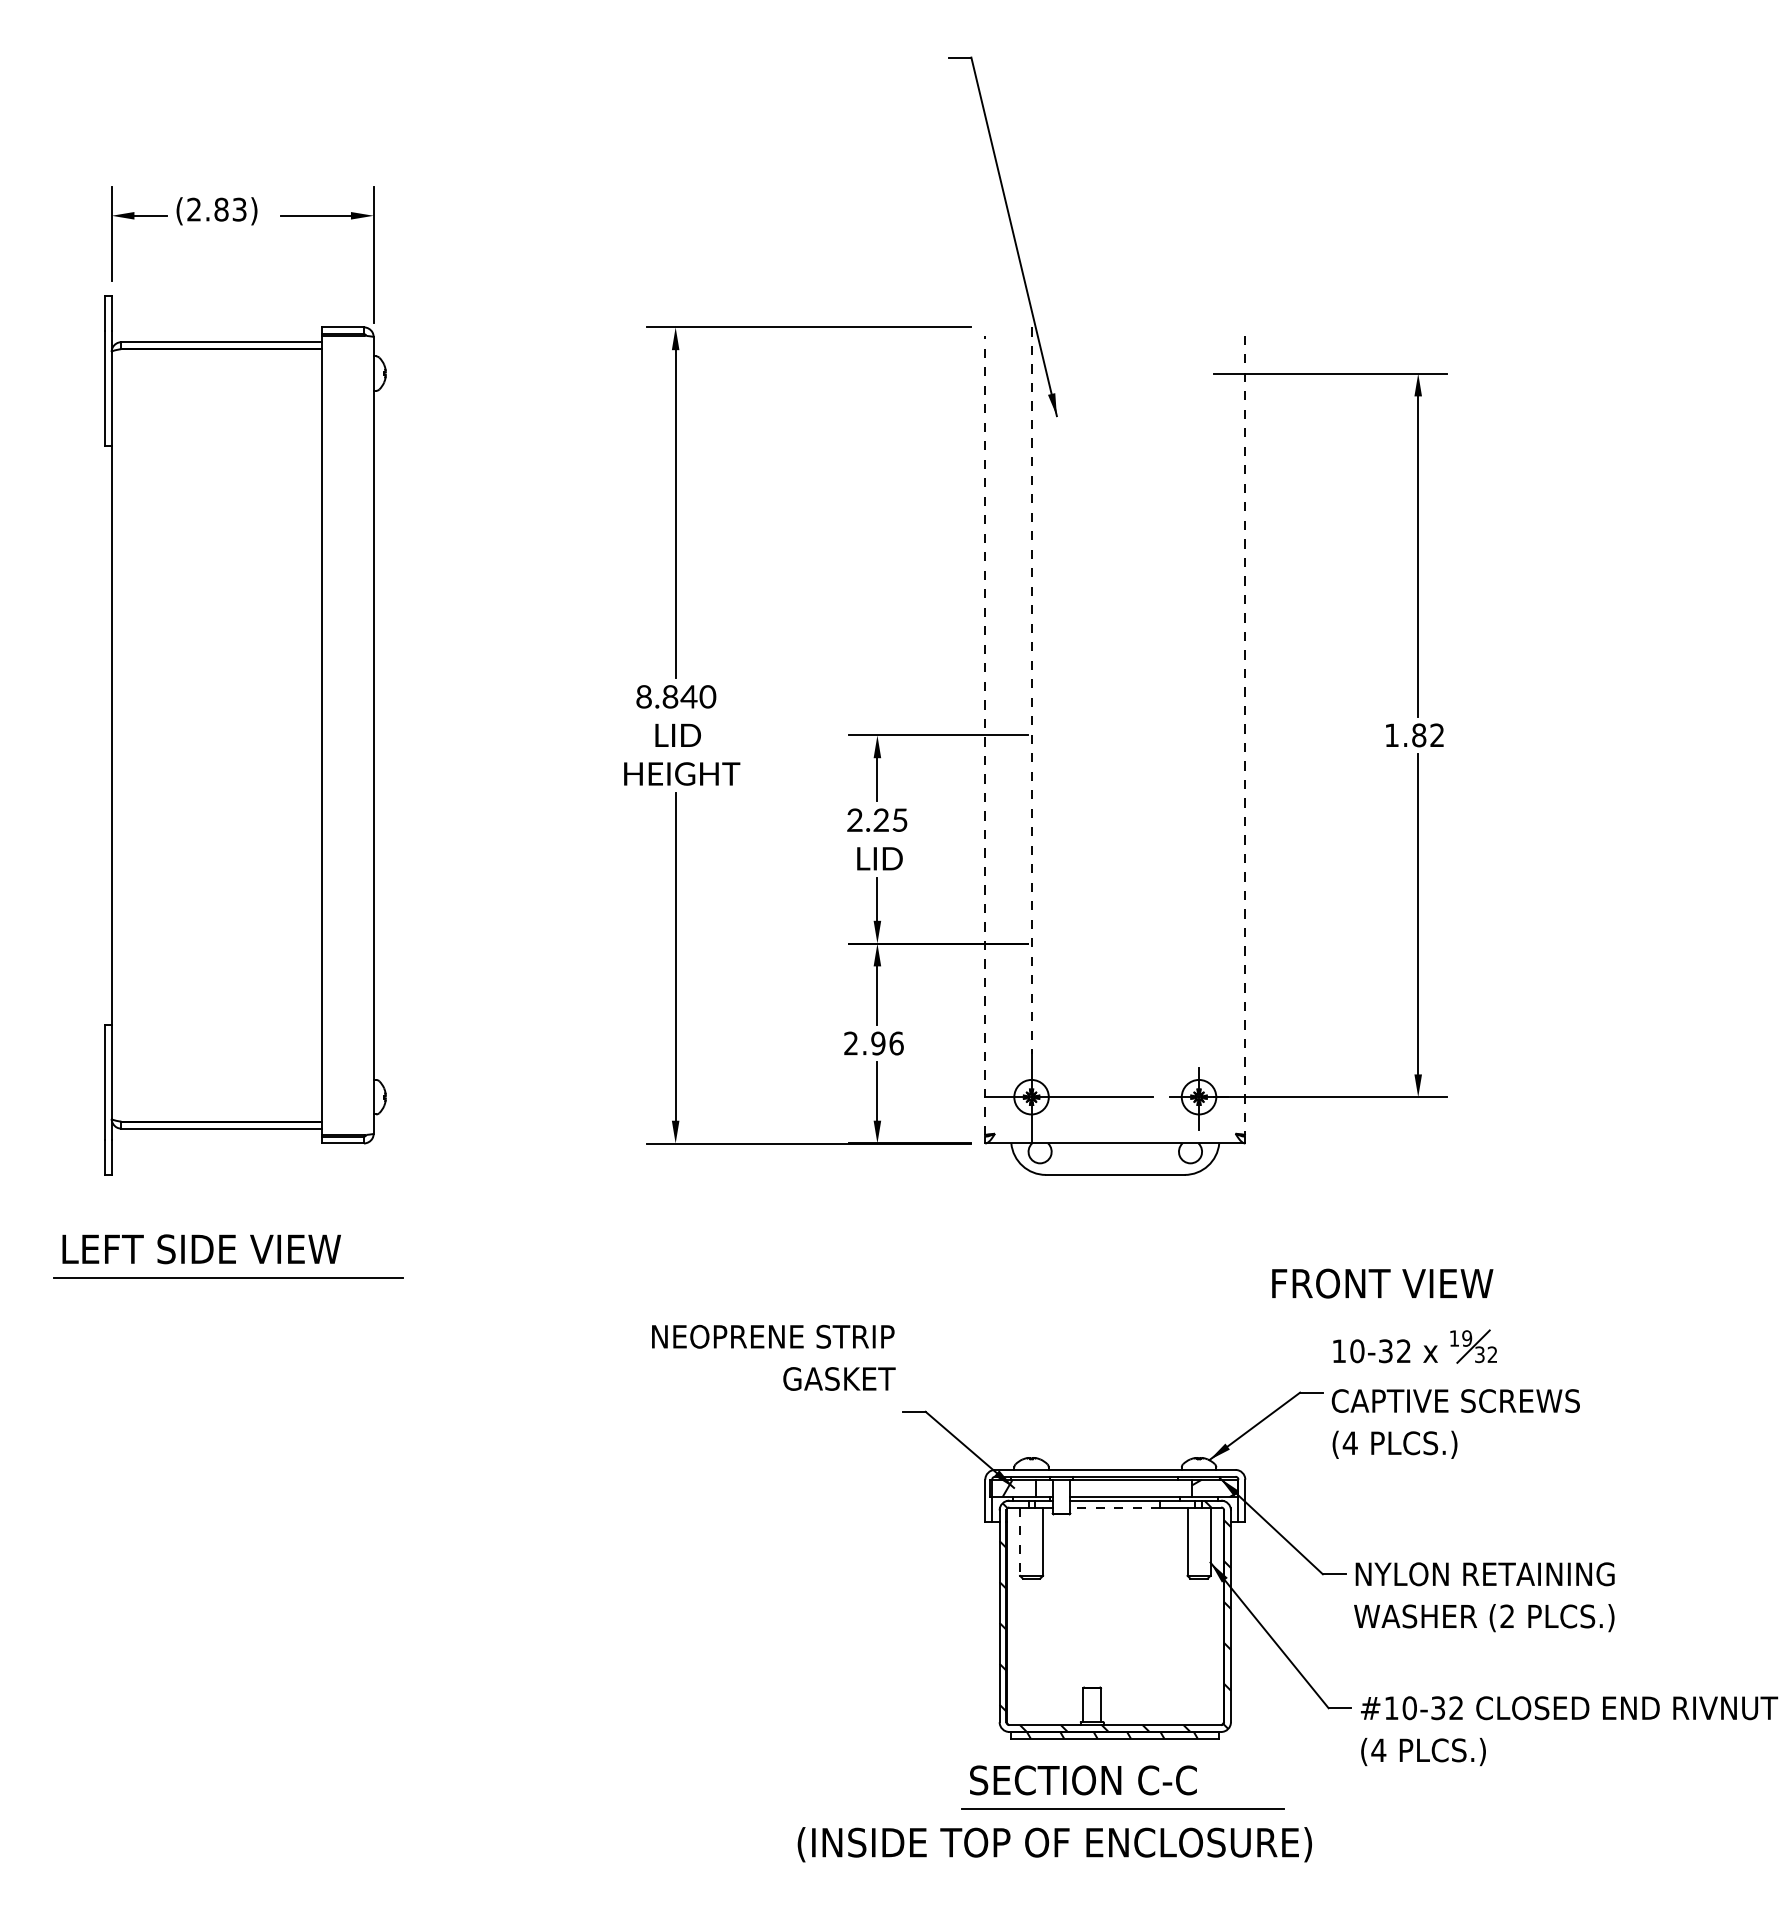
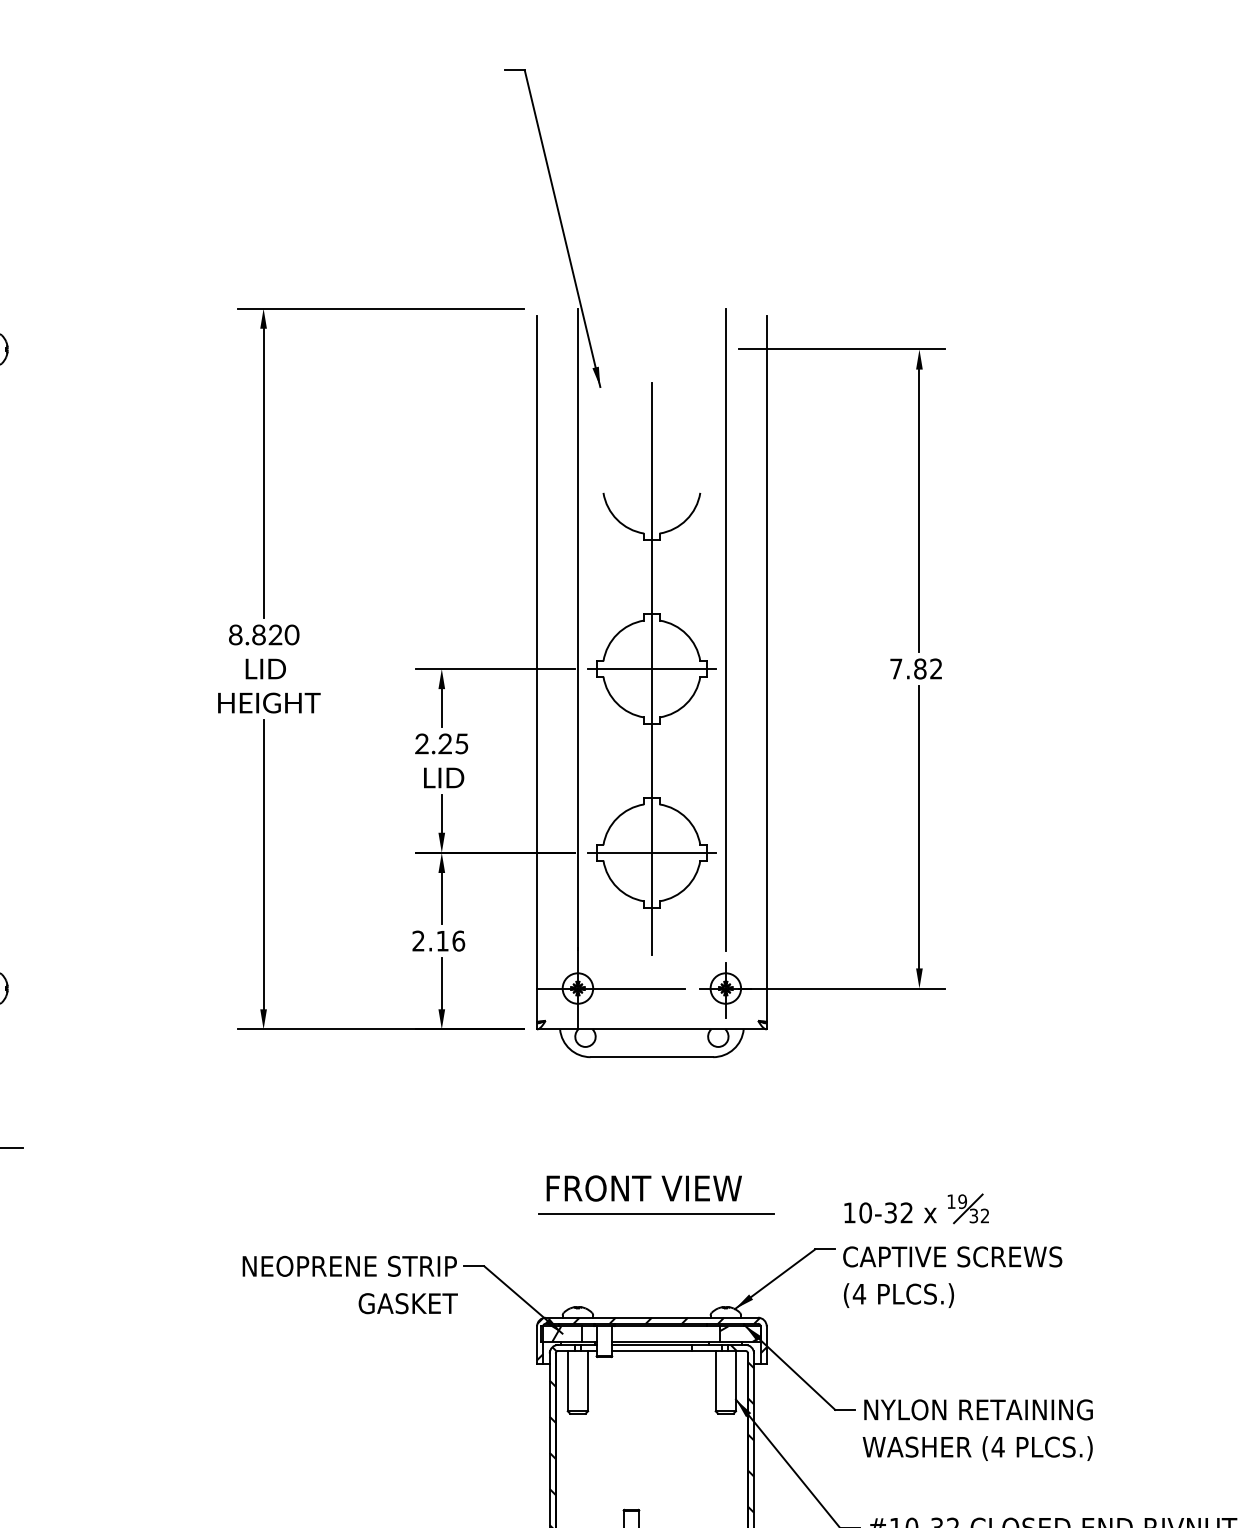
line: (1199, 690) -> (726, 629), added
line: (1031, 691) -> (577, 630), dashed -> solid
text: (688, 696) -> (274, 634), 8.840 -> 8.820
text: (1391, 734) -> (895, 668), 1.82 -> 7.82
line: (985, 735) -> (537, 669), dashed -> solid
part: (1115, 735) -> (652, 669), added
line: (1245, 735) -> (766, 669), dashed -> solid
text: (878, 1043) -> (442, 941), 2.96 -> 2.16
text: (1382, 1283) -> (644, 1188), moved
line: (1120, 1352) -> (656, 1214), added
text: (773, 1357) -> (350, 1284), moved
hatch: (1115, 1493) -> (652, 1338), added
line: (1114, 1507) -> (651, 1350), dashed -> solid
line: (1020, 1542) -> (568, 1381), dashed -> solid
text: (1506, 1615) -> (997, 1446), (2 -> (4

